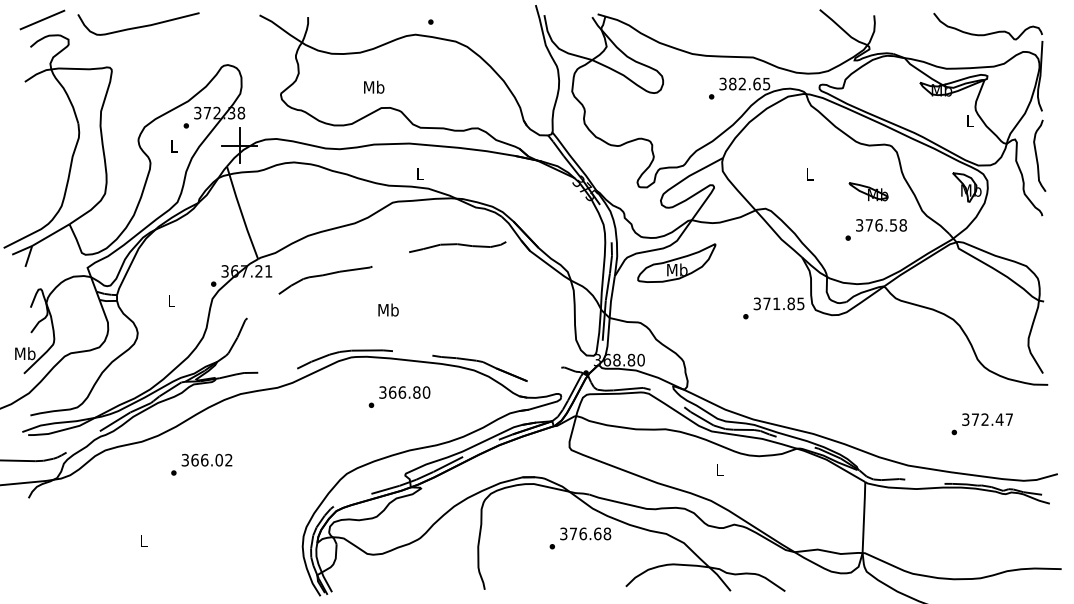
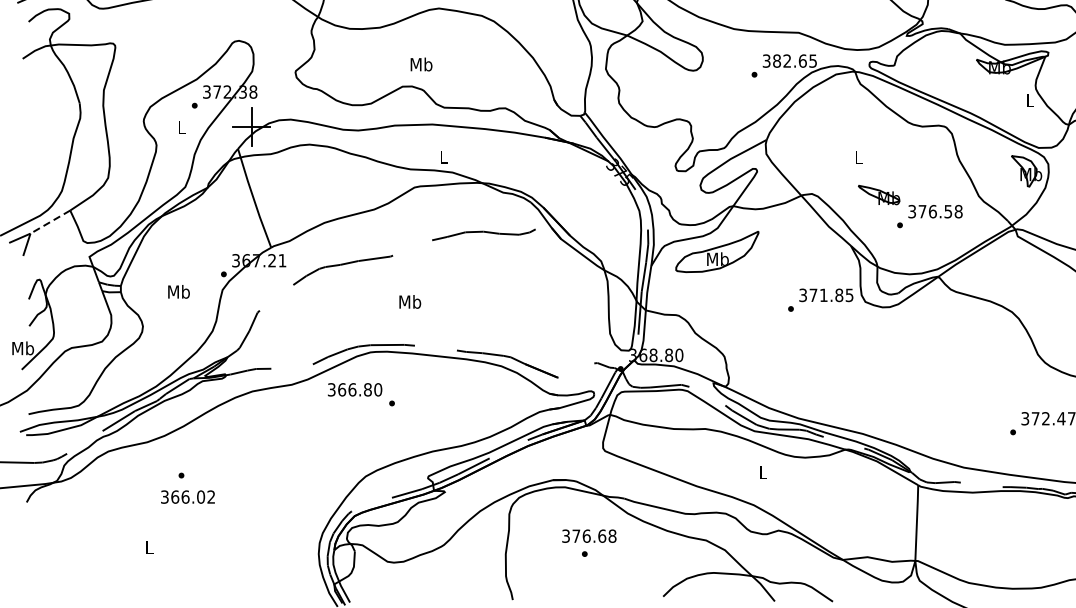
text: (374, 86) -> (421, 63), moved
part: (868, 191) -> (879, 194), moved
line: (50, 235) -> (49, 222), solid -> dashed
text: (171, 300) -> (178, 291), L -> Mb
text: (404, 392) -> (354, 389), moved
text: (206, 459) -> (187, 496), moved
text: (585, 533) -> (589, 535), moved

